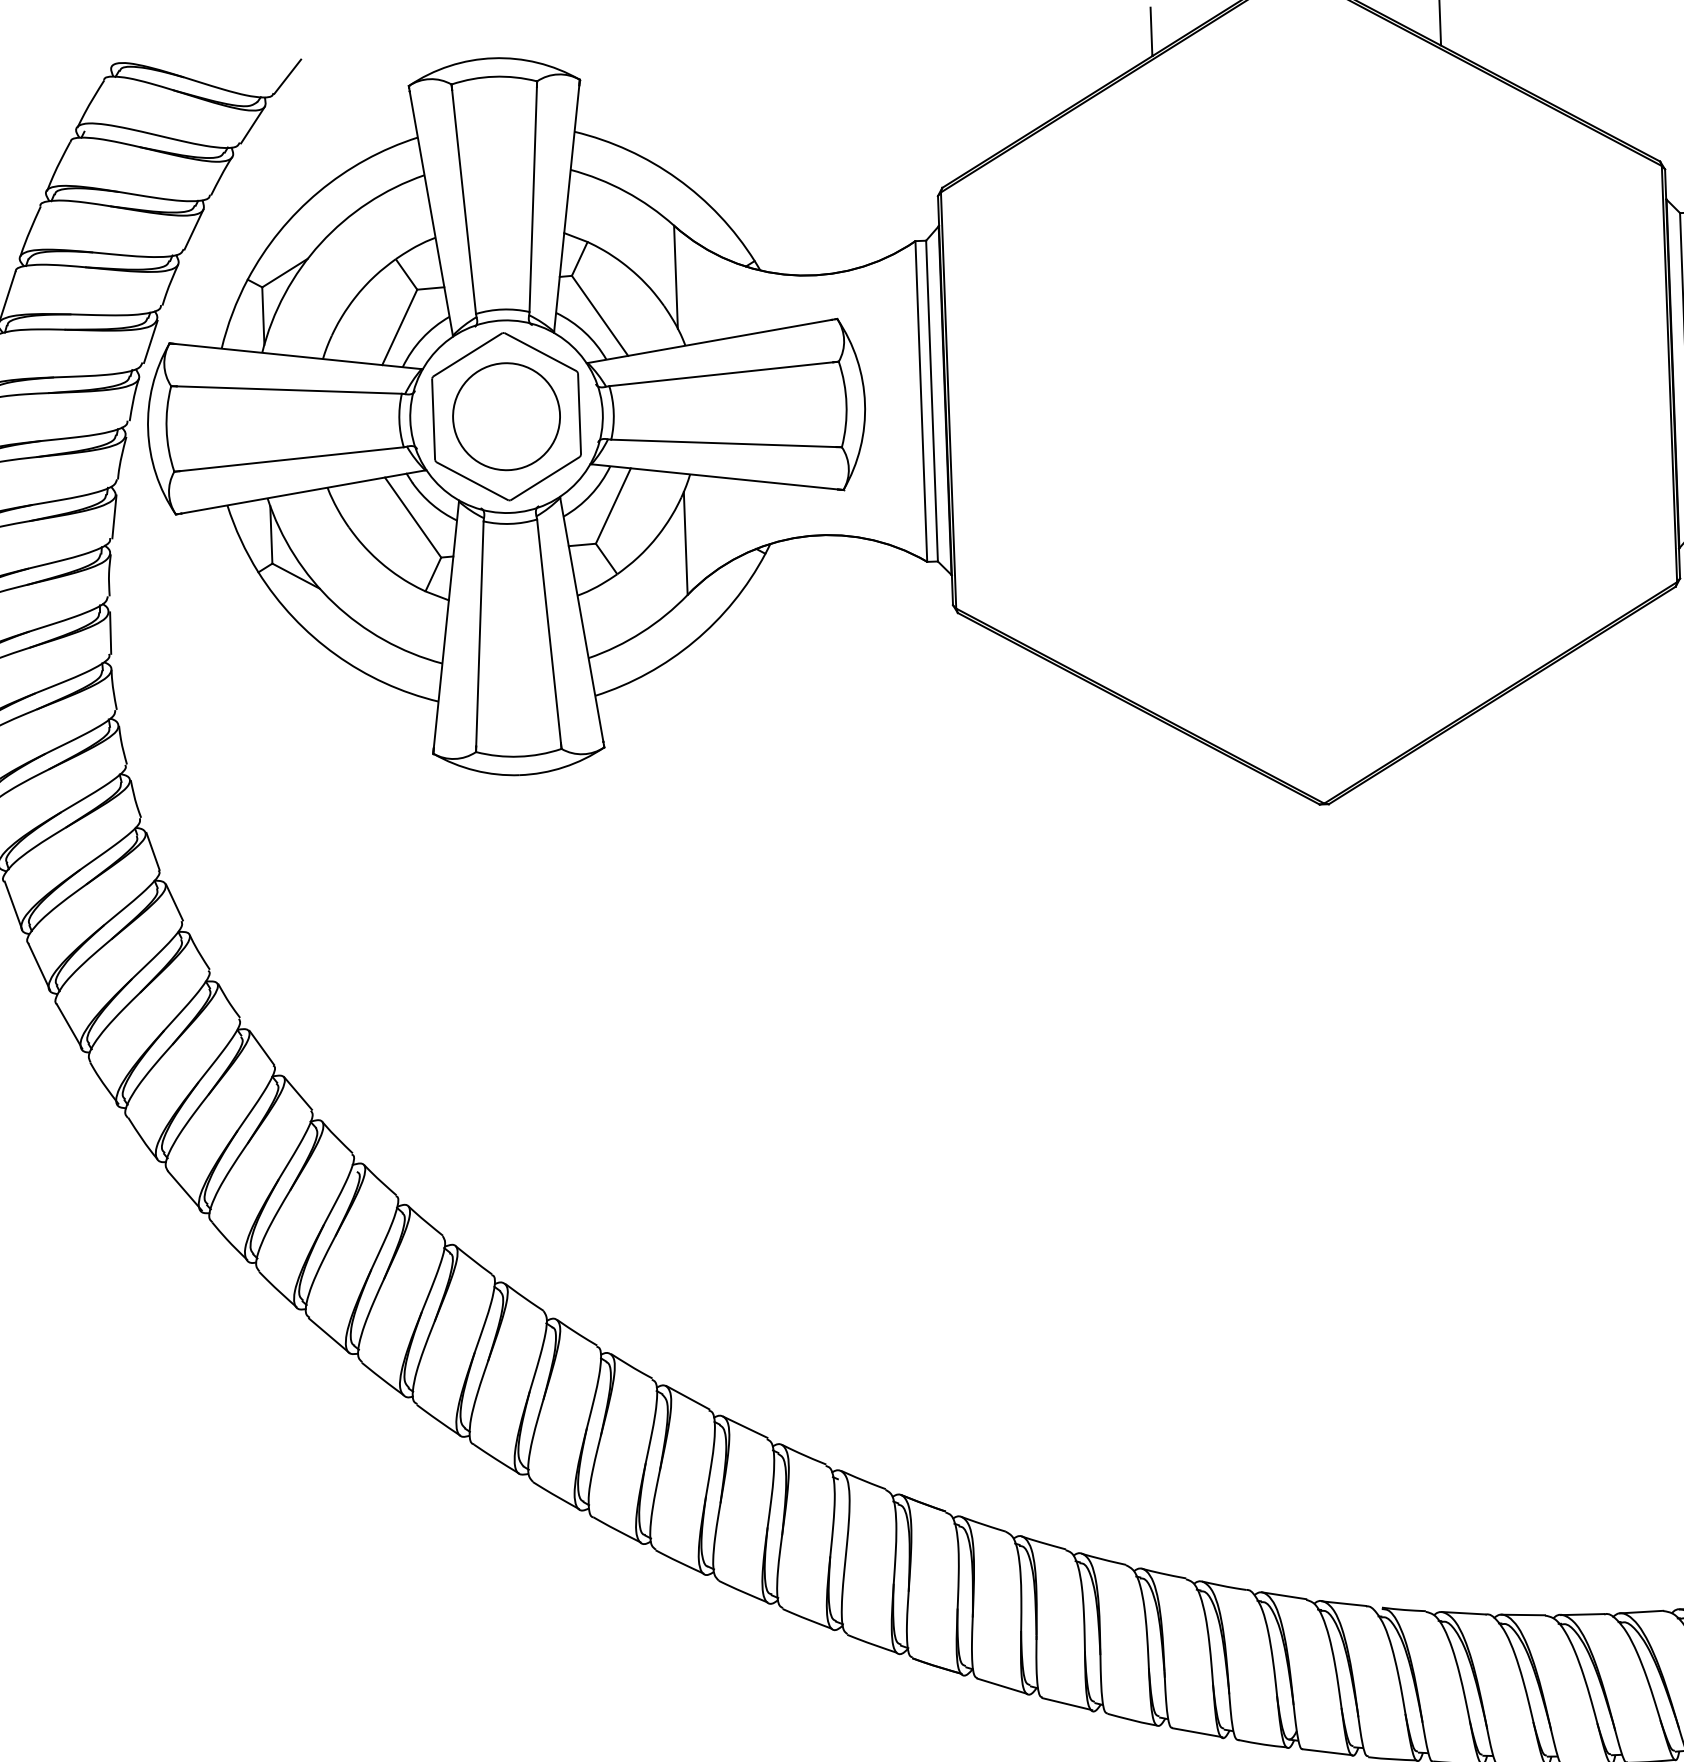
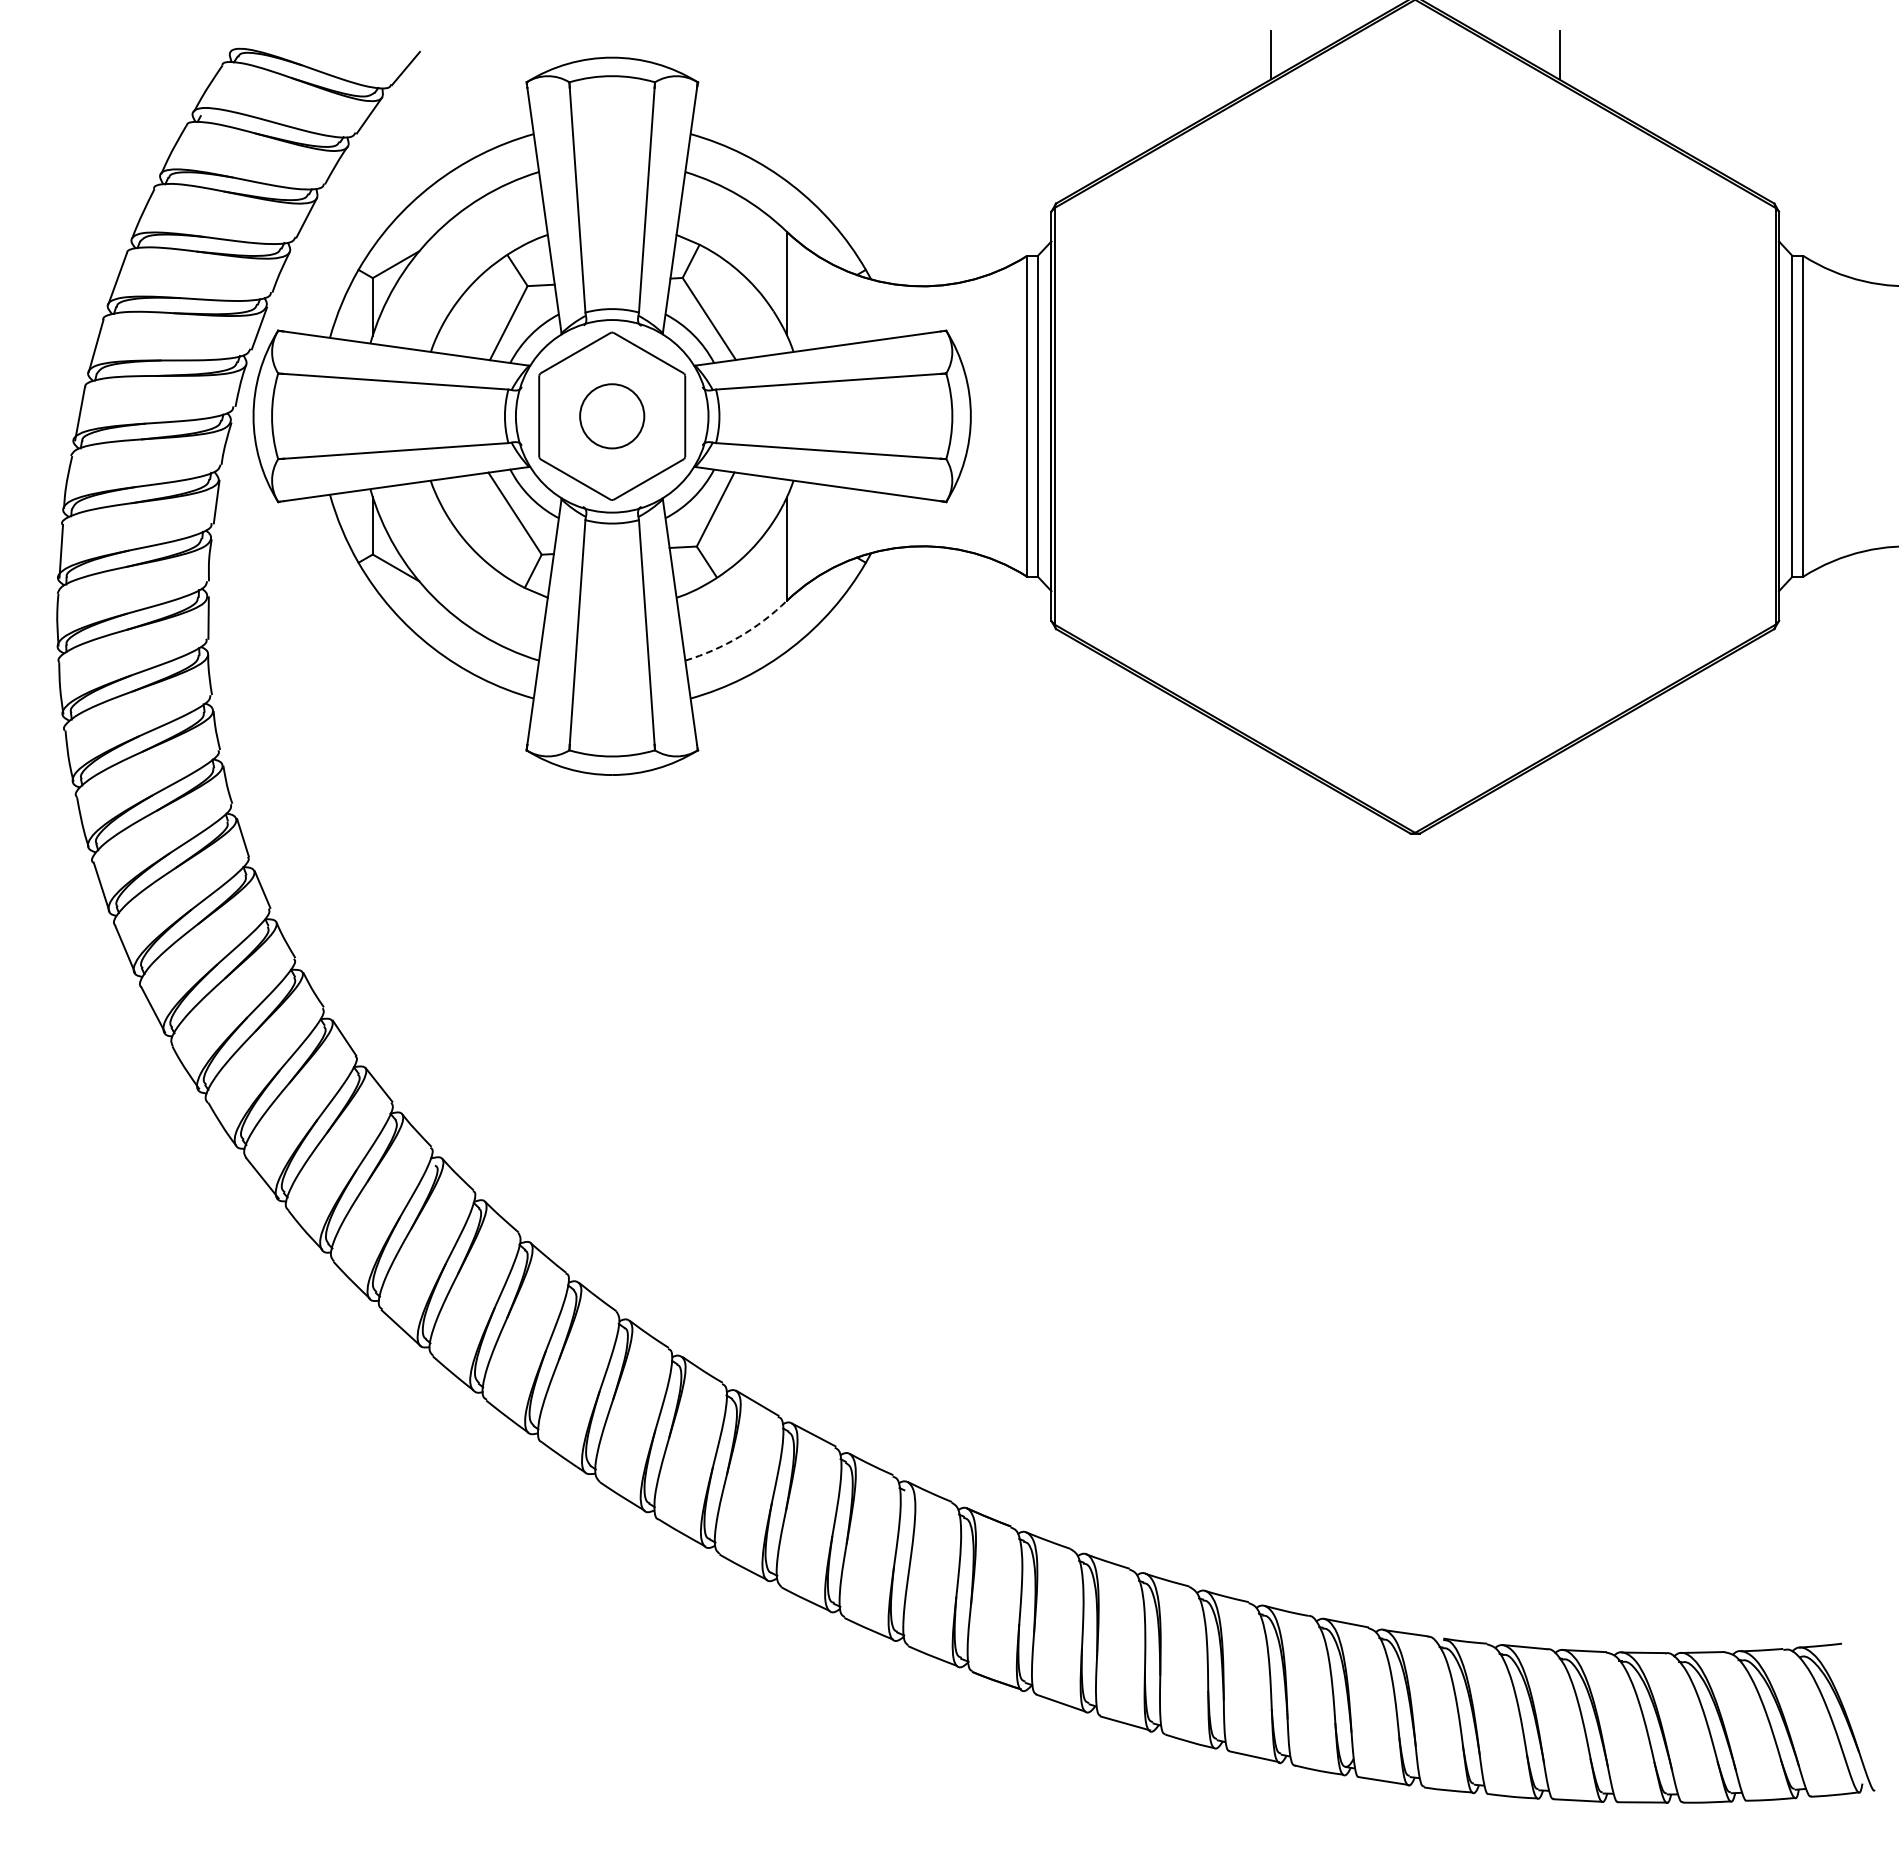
circle: (505, 415) -> (611, 415), size x0.6
arc: (641, 632) -> (739, 636), solid -> dashed

